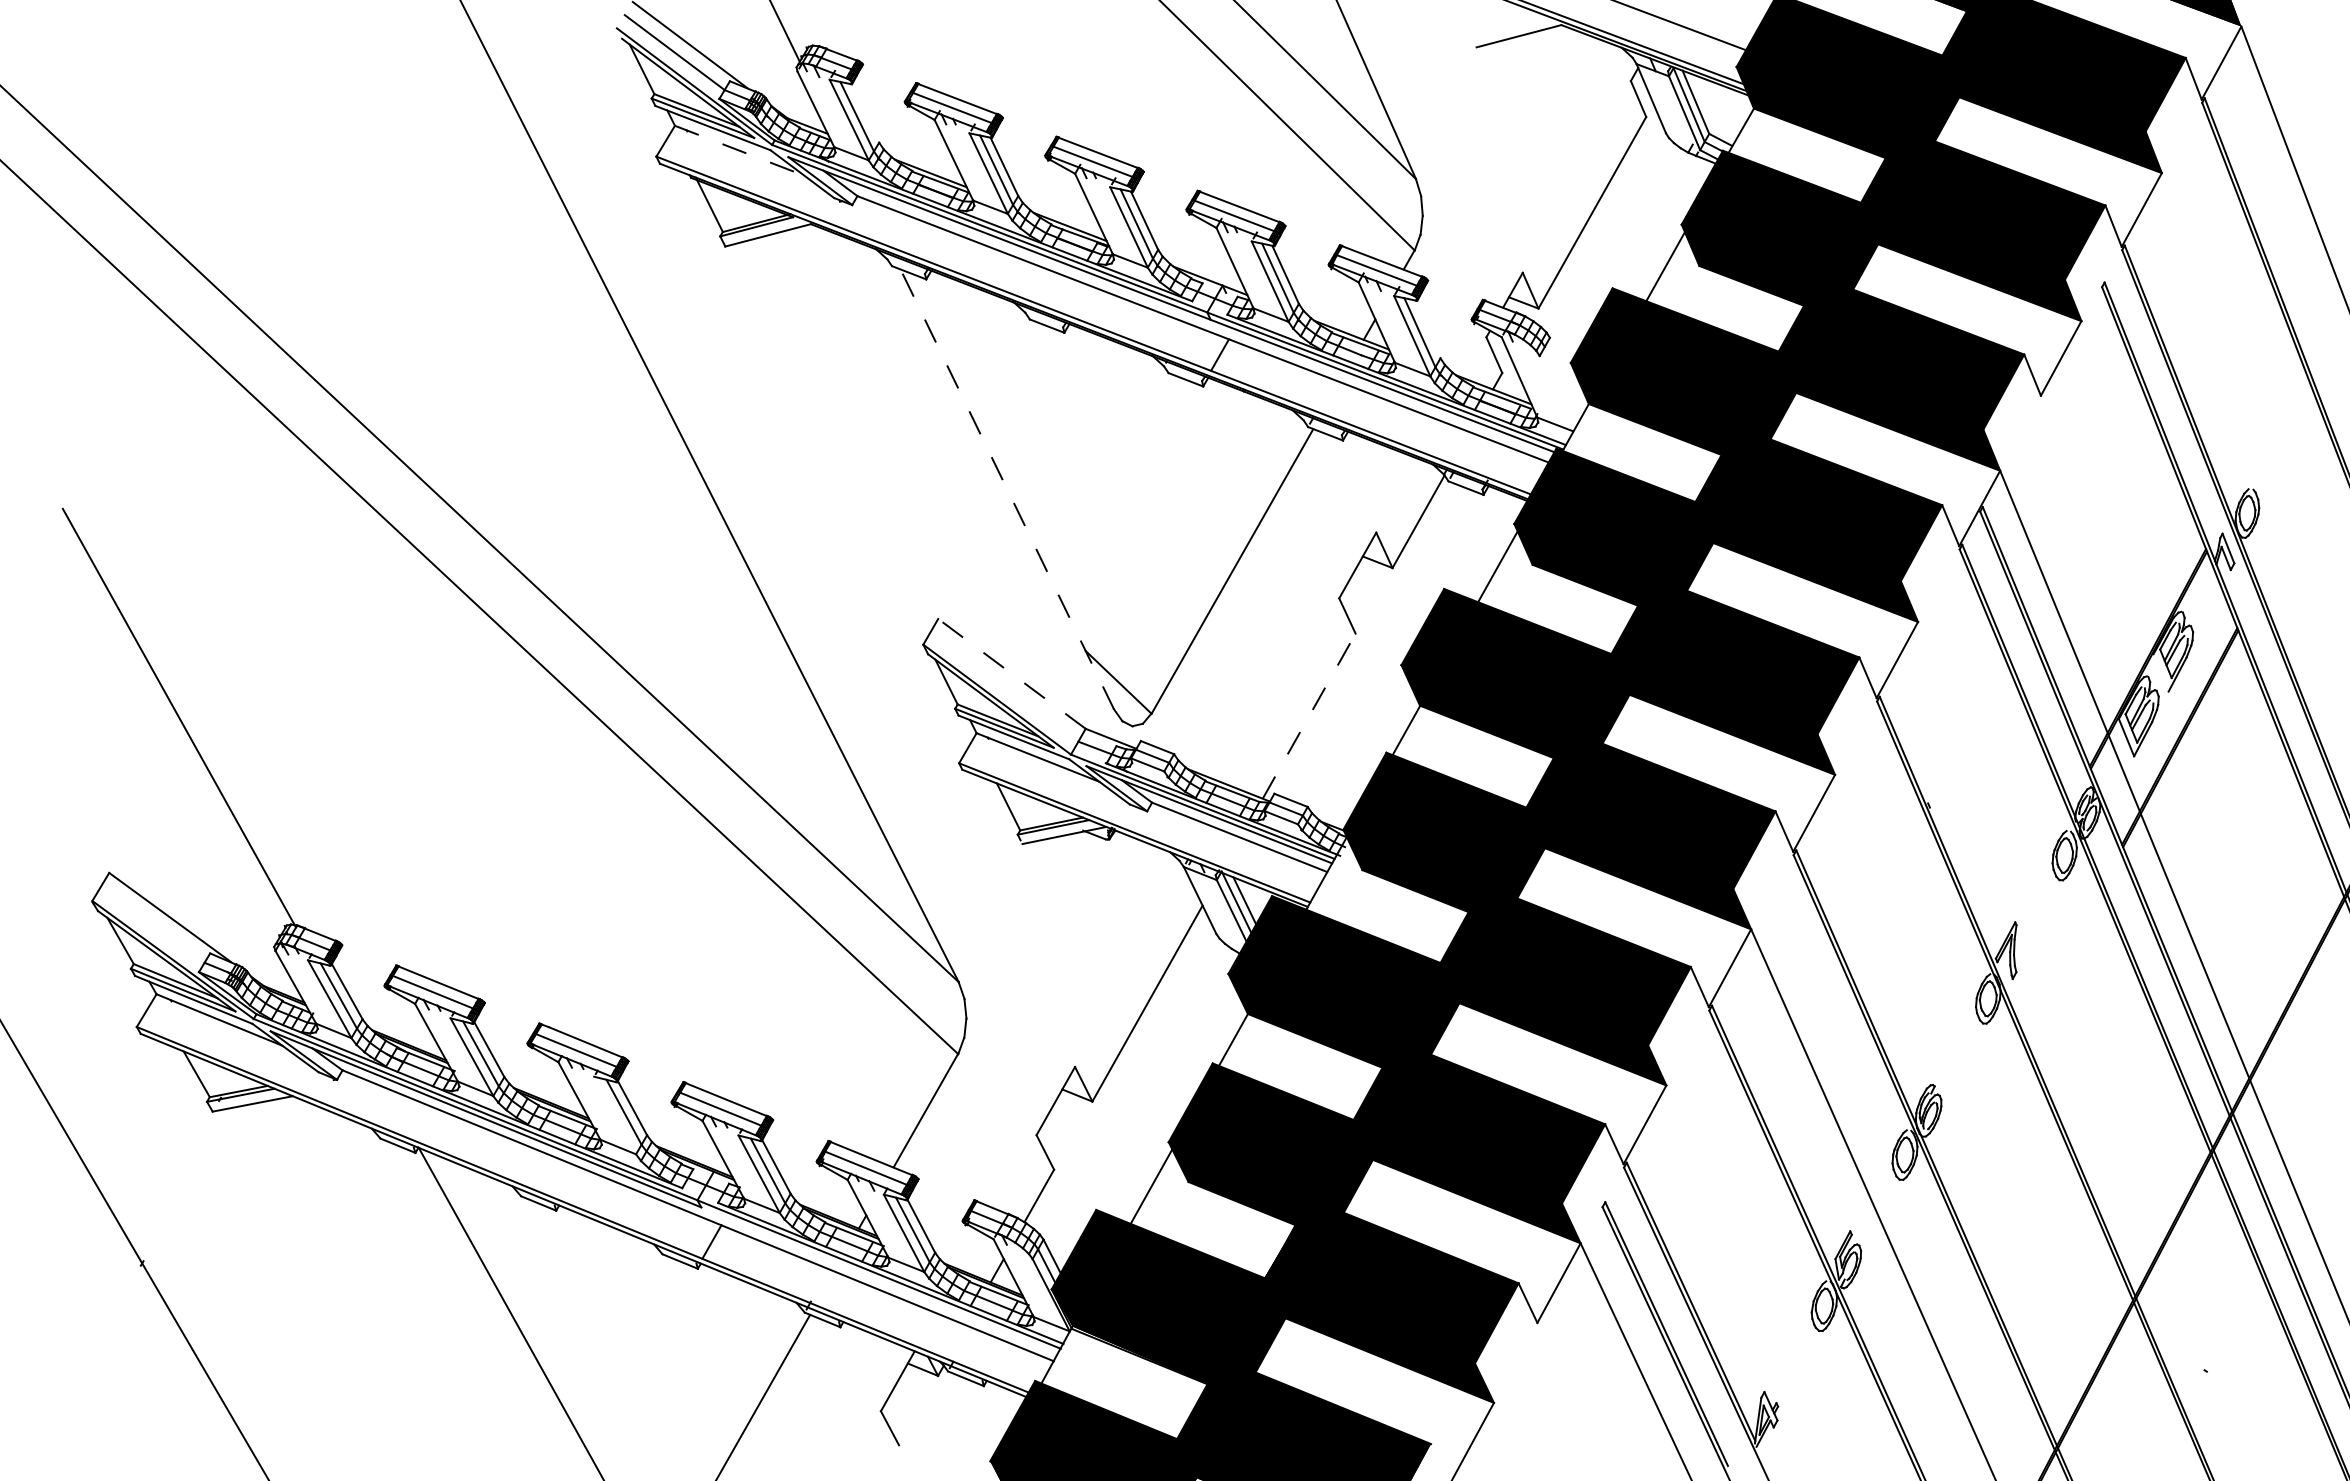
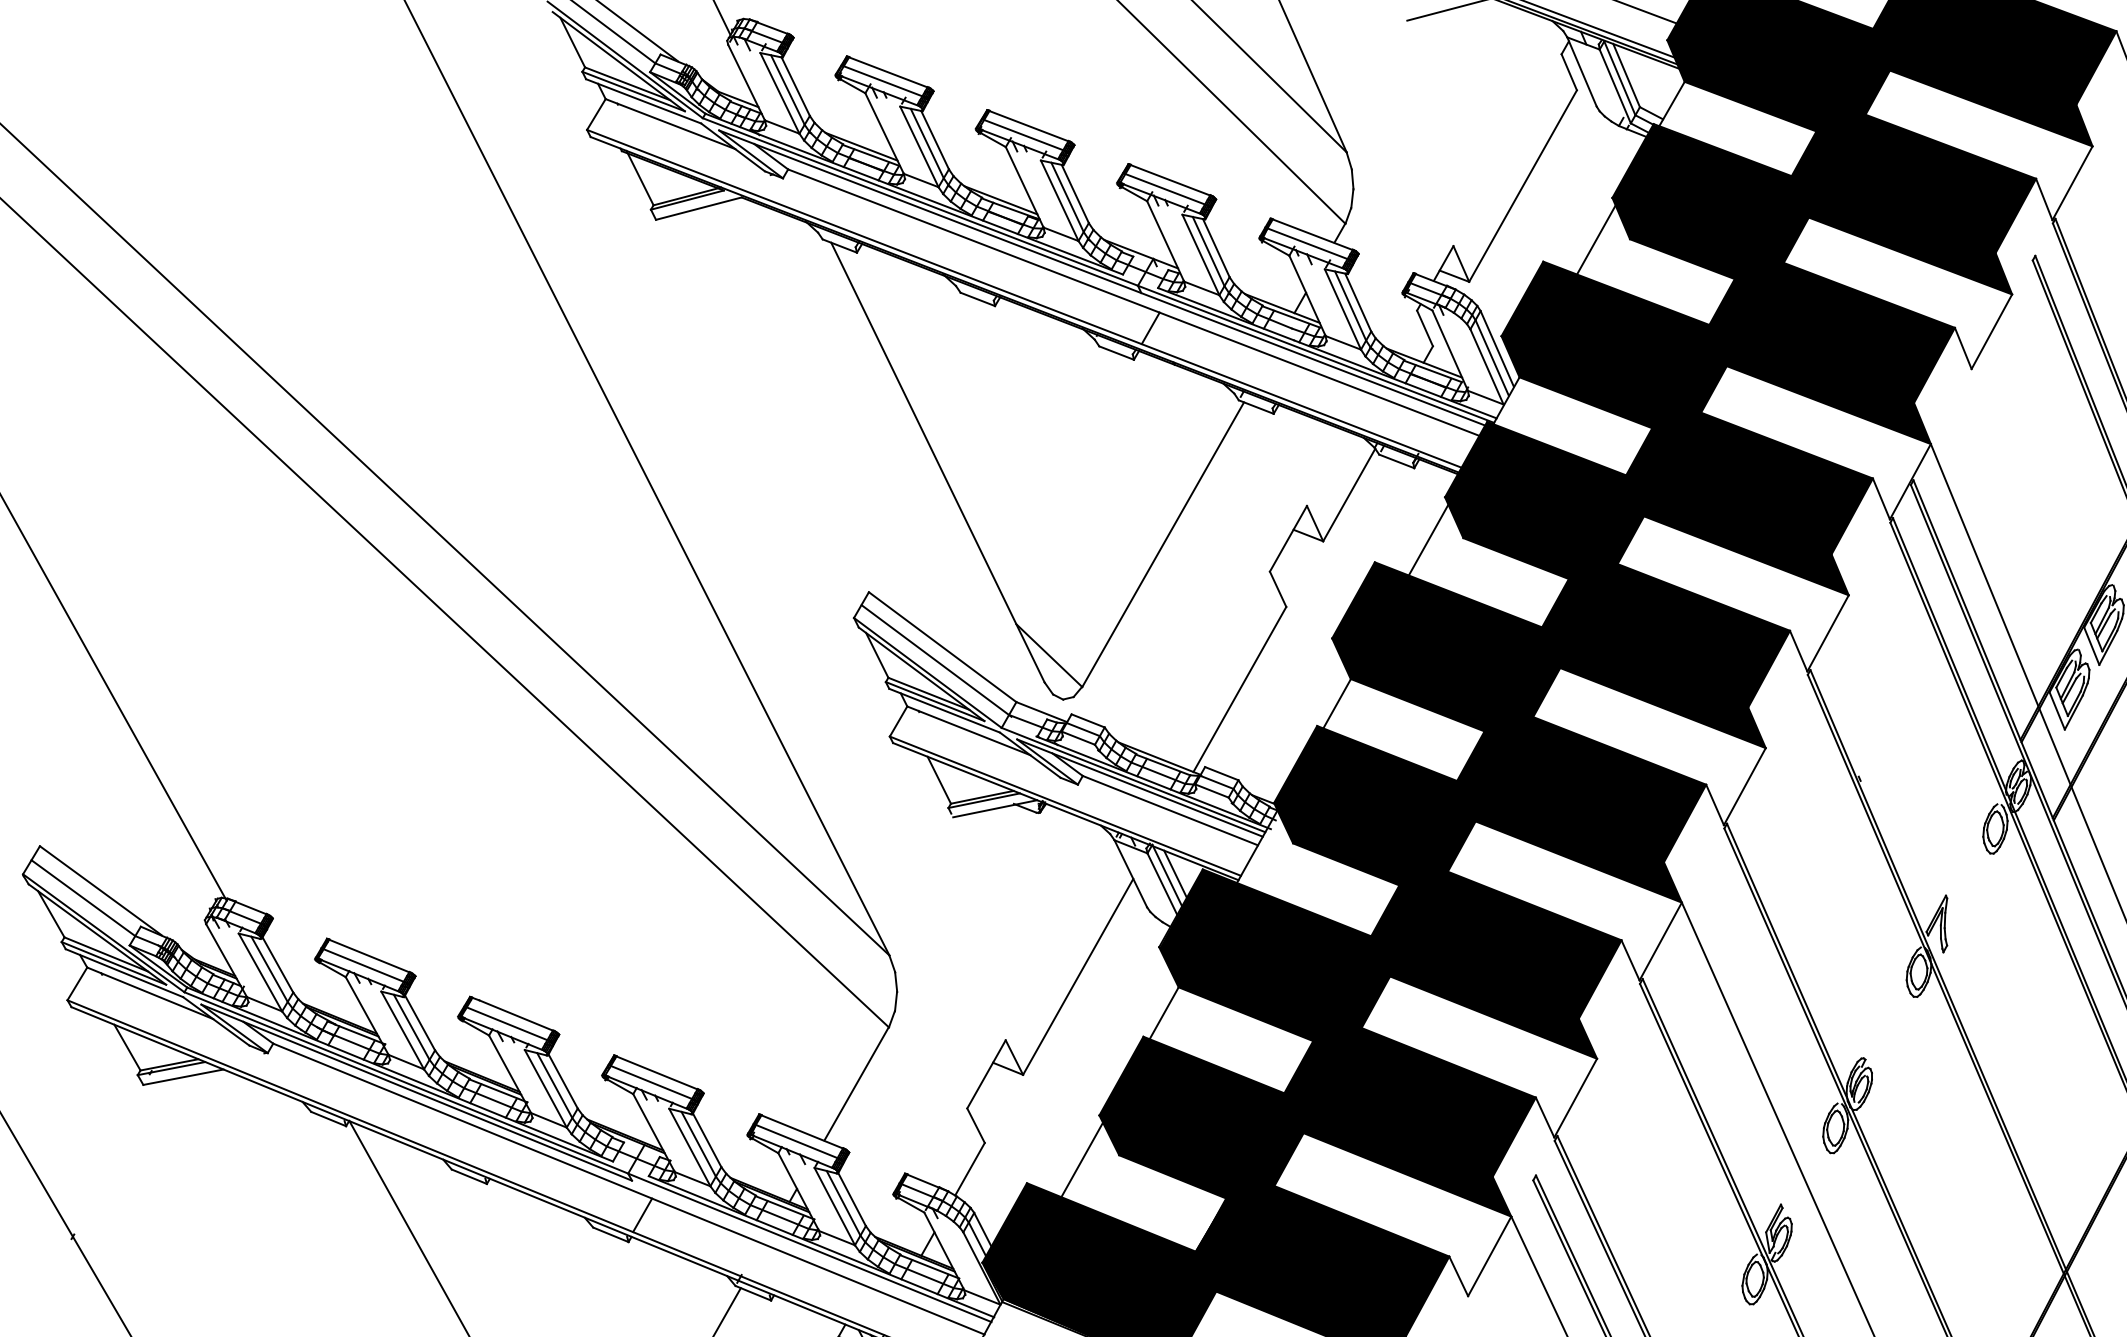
line: (864, 112) -> (795, 85), added
line: (740, 150) -> (671, 123), dashed -> solid
line: (1427, 329) -> (1358, 302), added
line: (1566, 375) -> (1497, 348), added
line: (1561, 384) -> (1492, 357), added
line: (1555, 393) -> (1486, 366), added
line: (1007, 489) -> (938, 462), dashed -> solid
line: (2160, 672) -> (2091, 645), added
line: (1011, 673) -> (942, 646), dashed -> solid
line: (1005, 687) -> (936, 660), added
line: (1309, 716) -> (1240, 689), dashed -> solid
line: (152, 924) -> (83, 897), added
line: (615, 1115) -> (546, 1088), added

